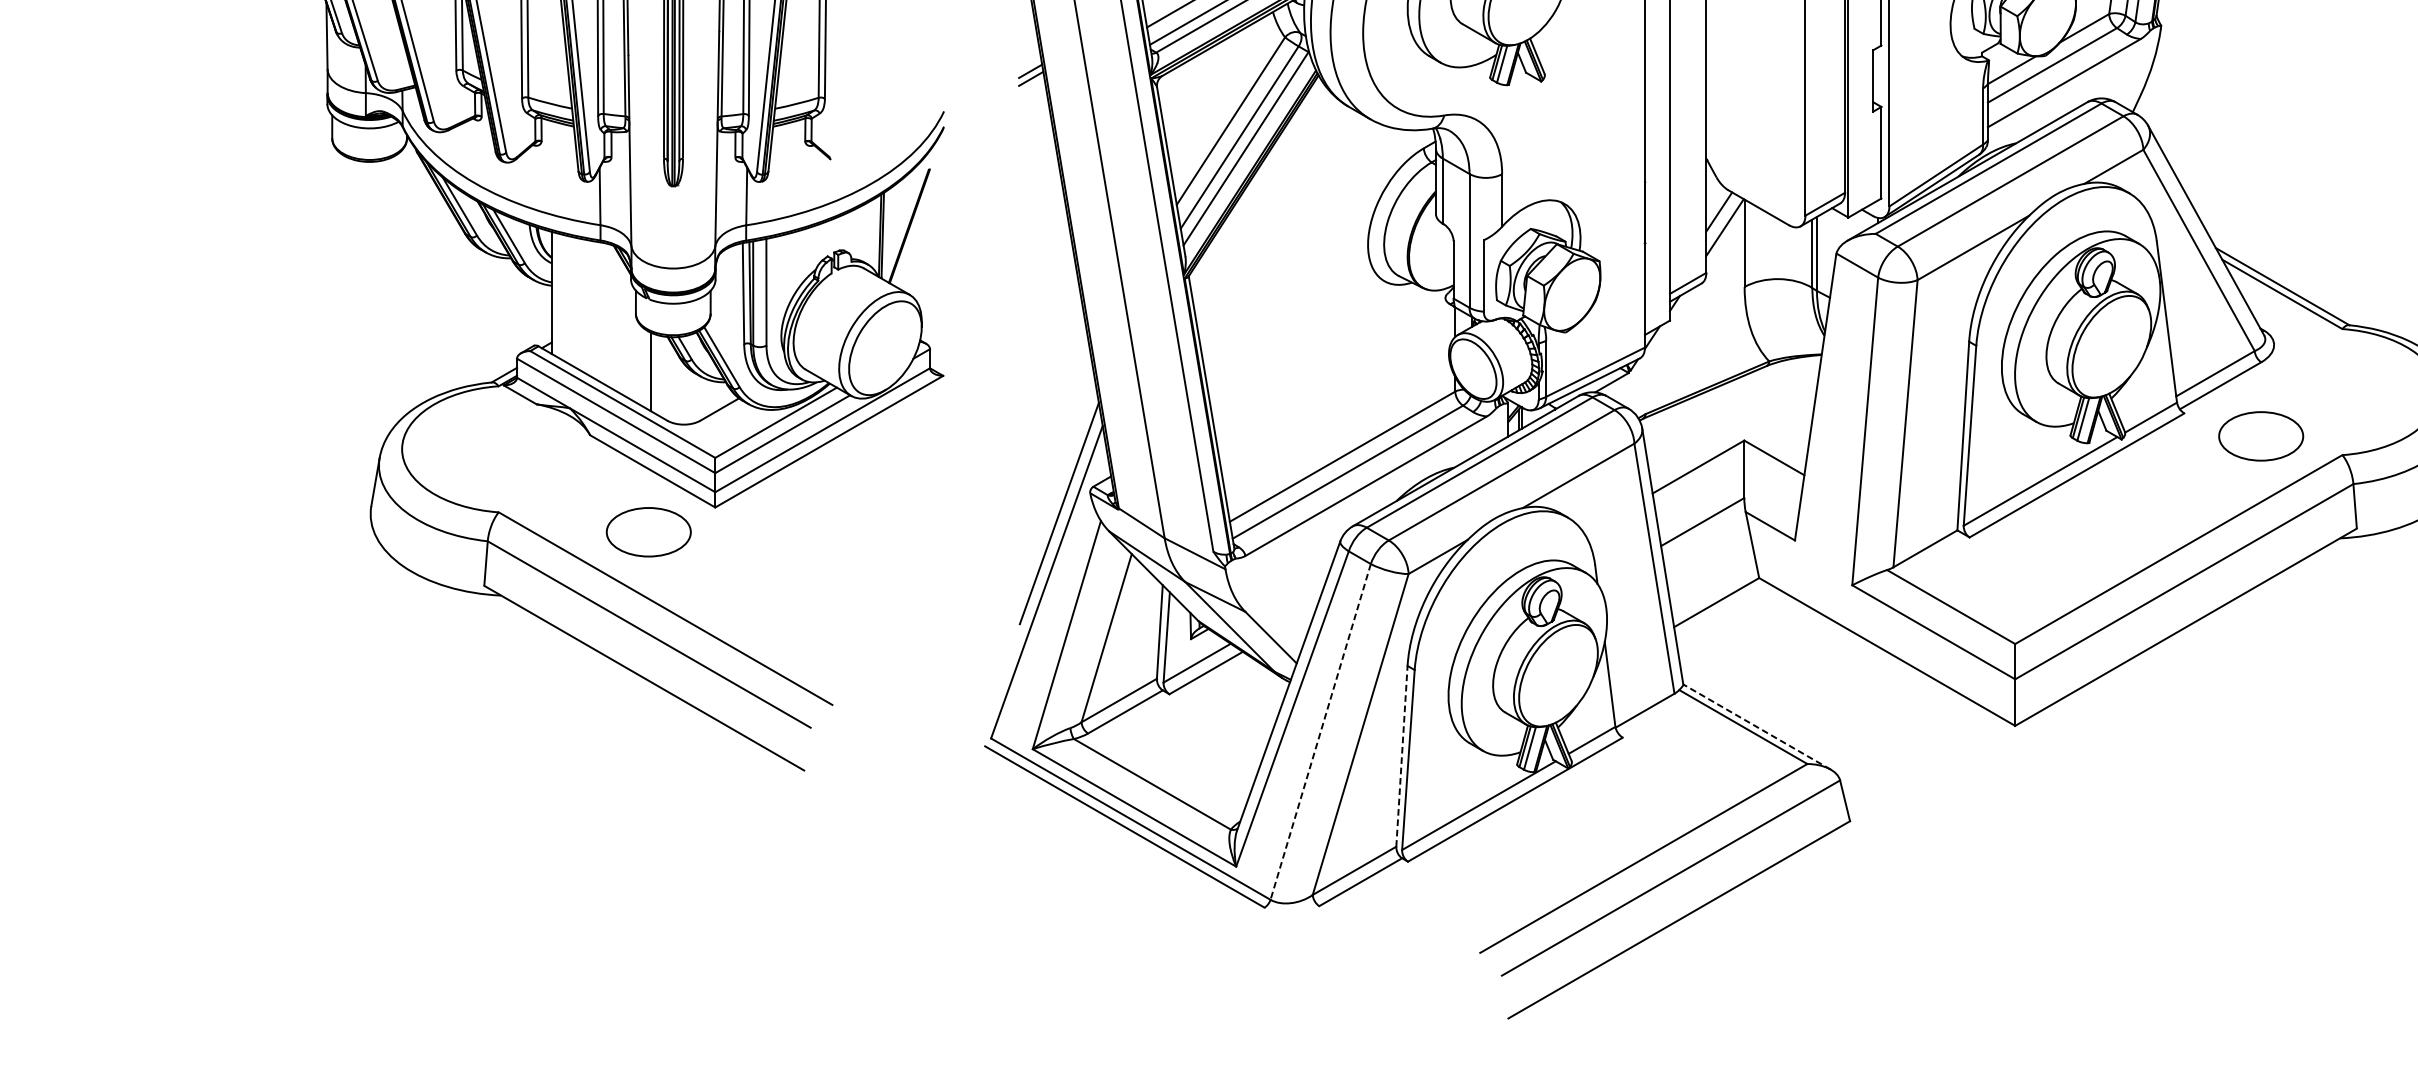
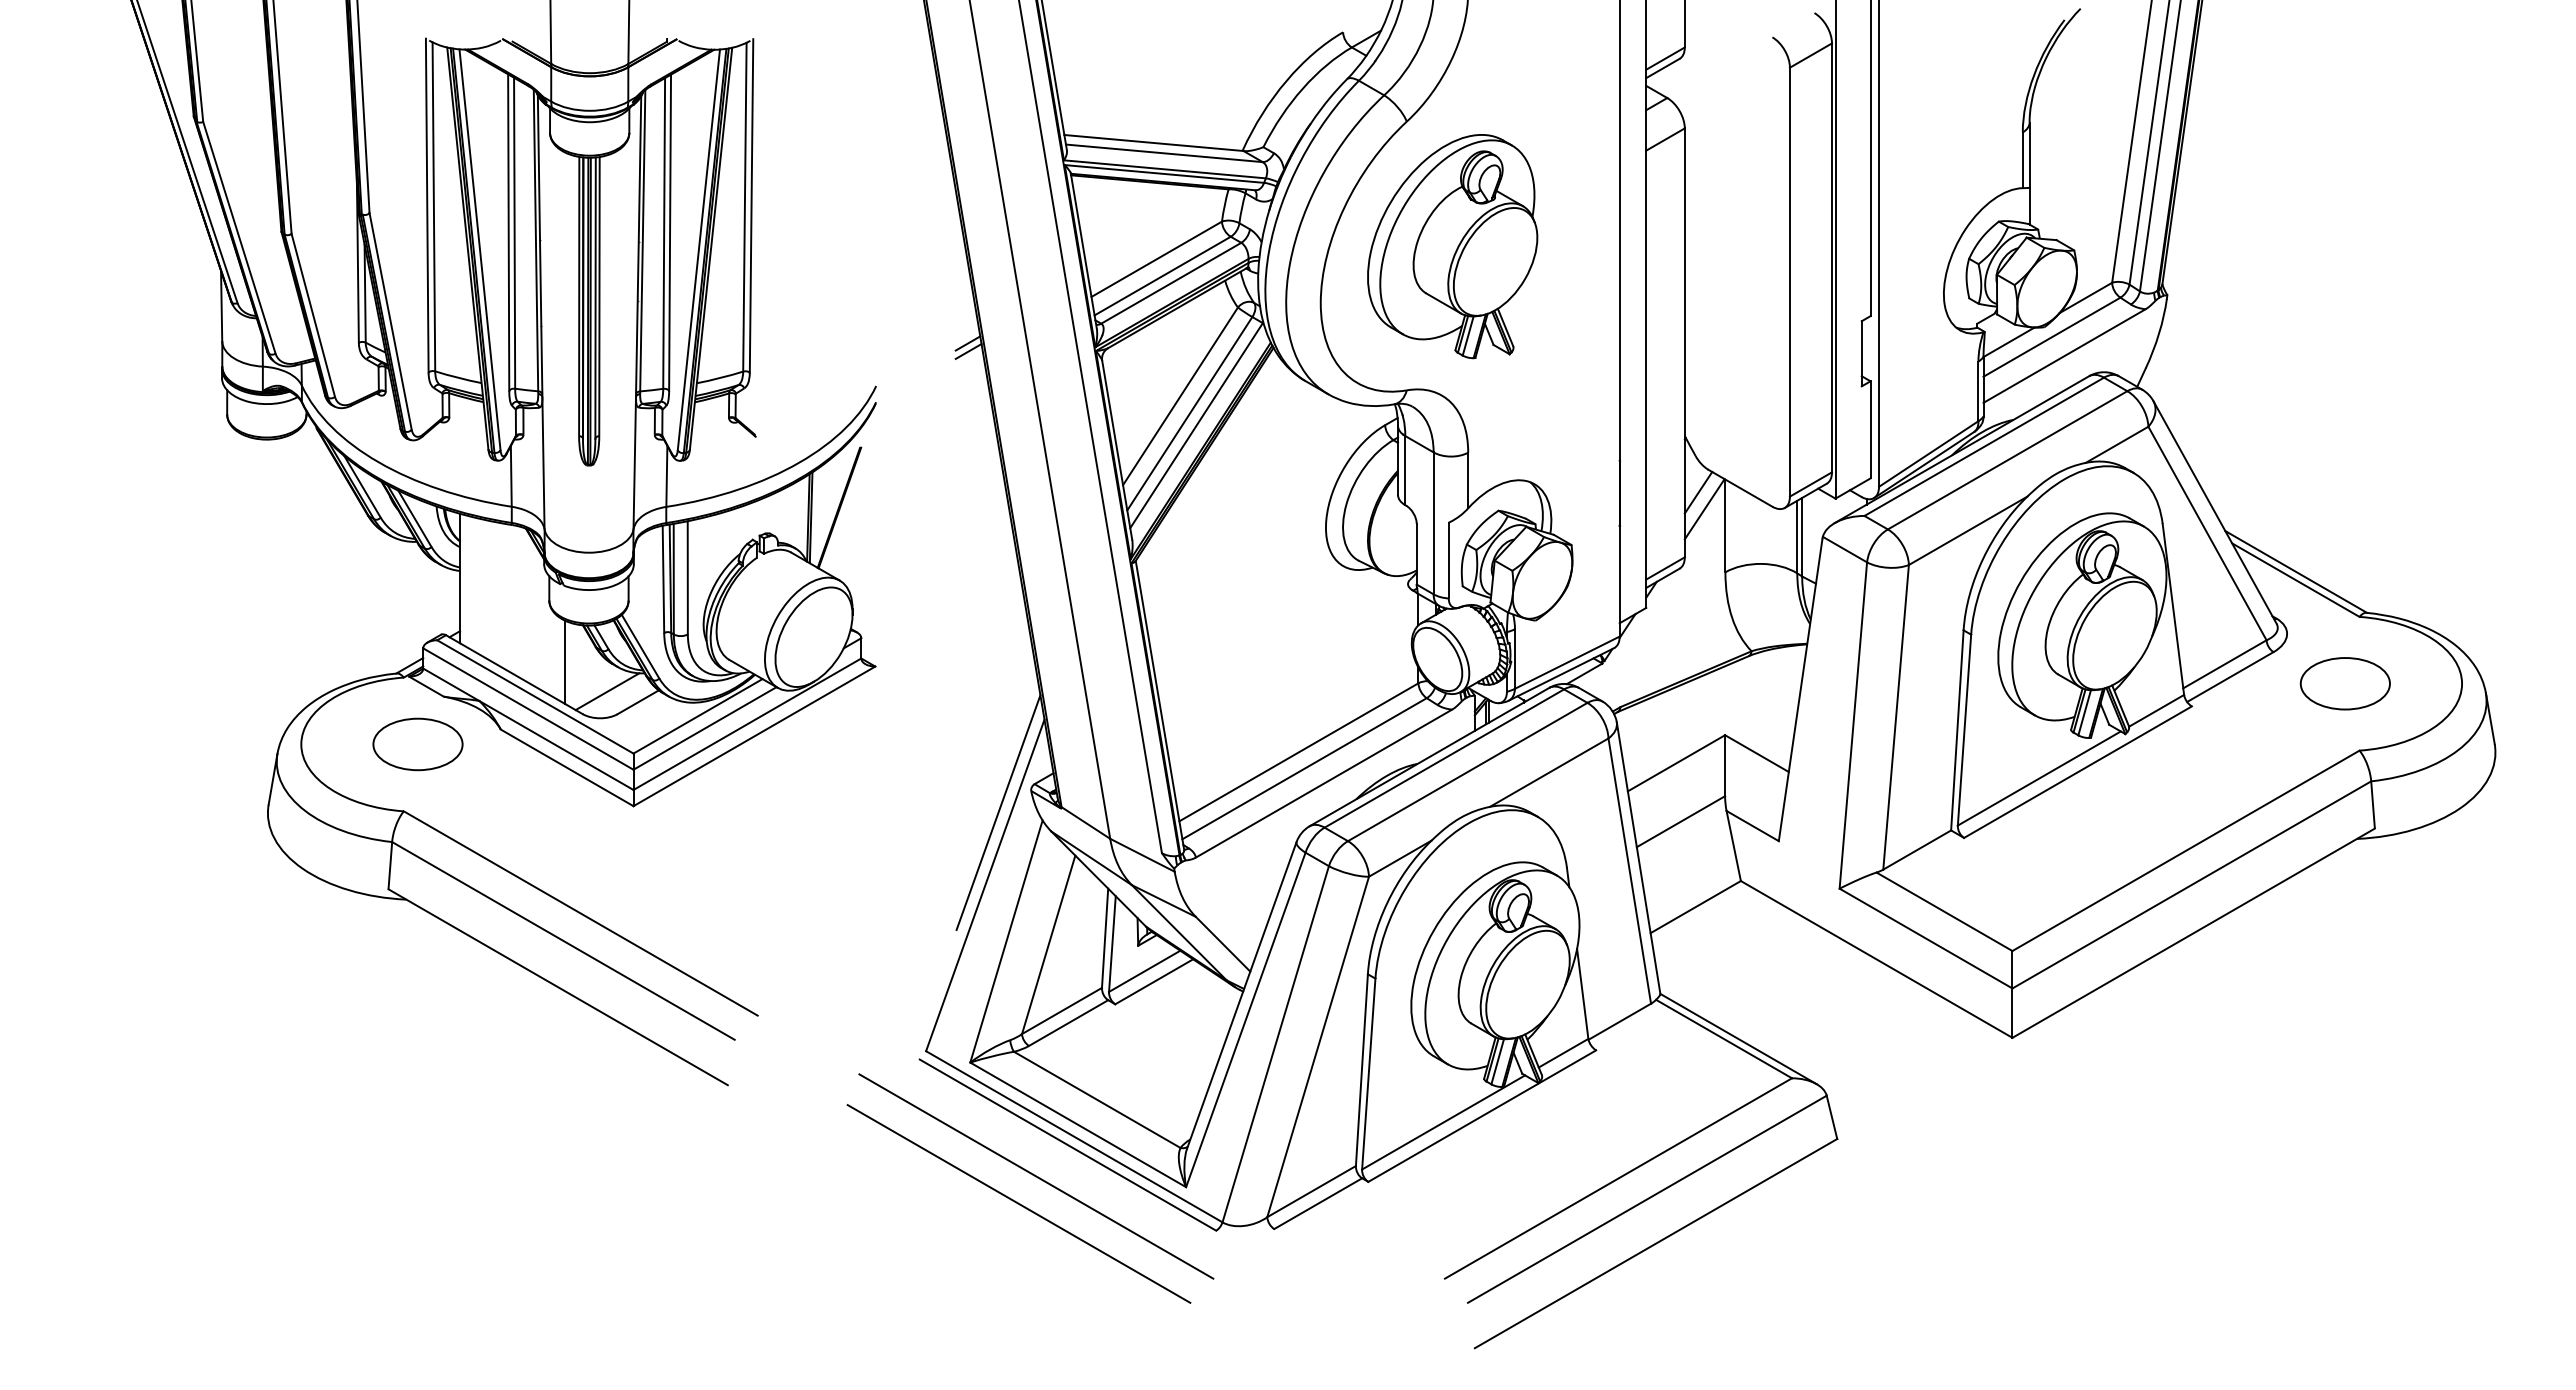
line: (690, 399) -> (607, 691), added
part: (2260, 436) -> (2344, 683), moved
part: (648, 532) -> (417, 744), moved
line: (1756, 726) -> (1738, 1038), dashed -> solid
line: (1320, 732) -> (1275, 1044), dashed -> solid
line: (1401, 755) -> (1361, 1069), dashed -> solid
line: (1095, 856) -> (1036, 1176), added
line: (1078, 882) -> (1018, 1203), added

